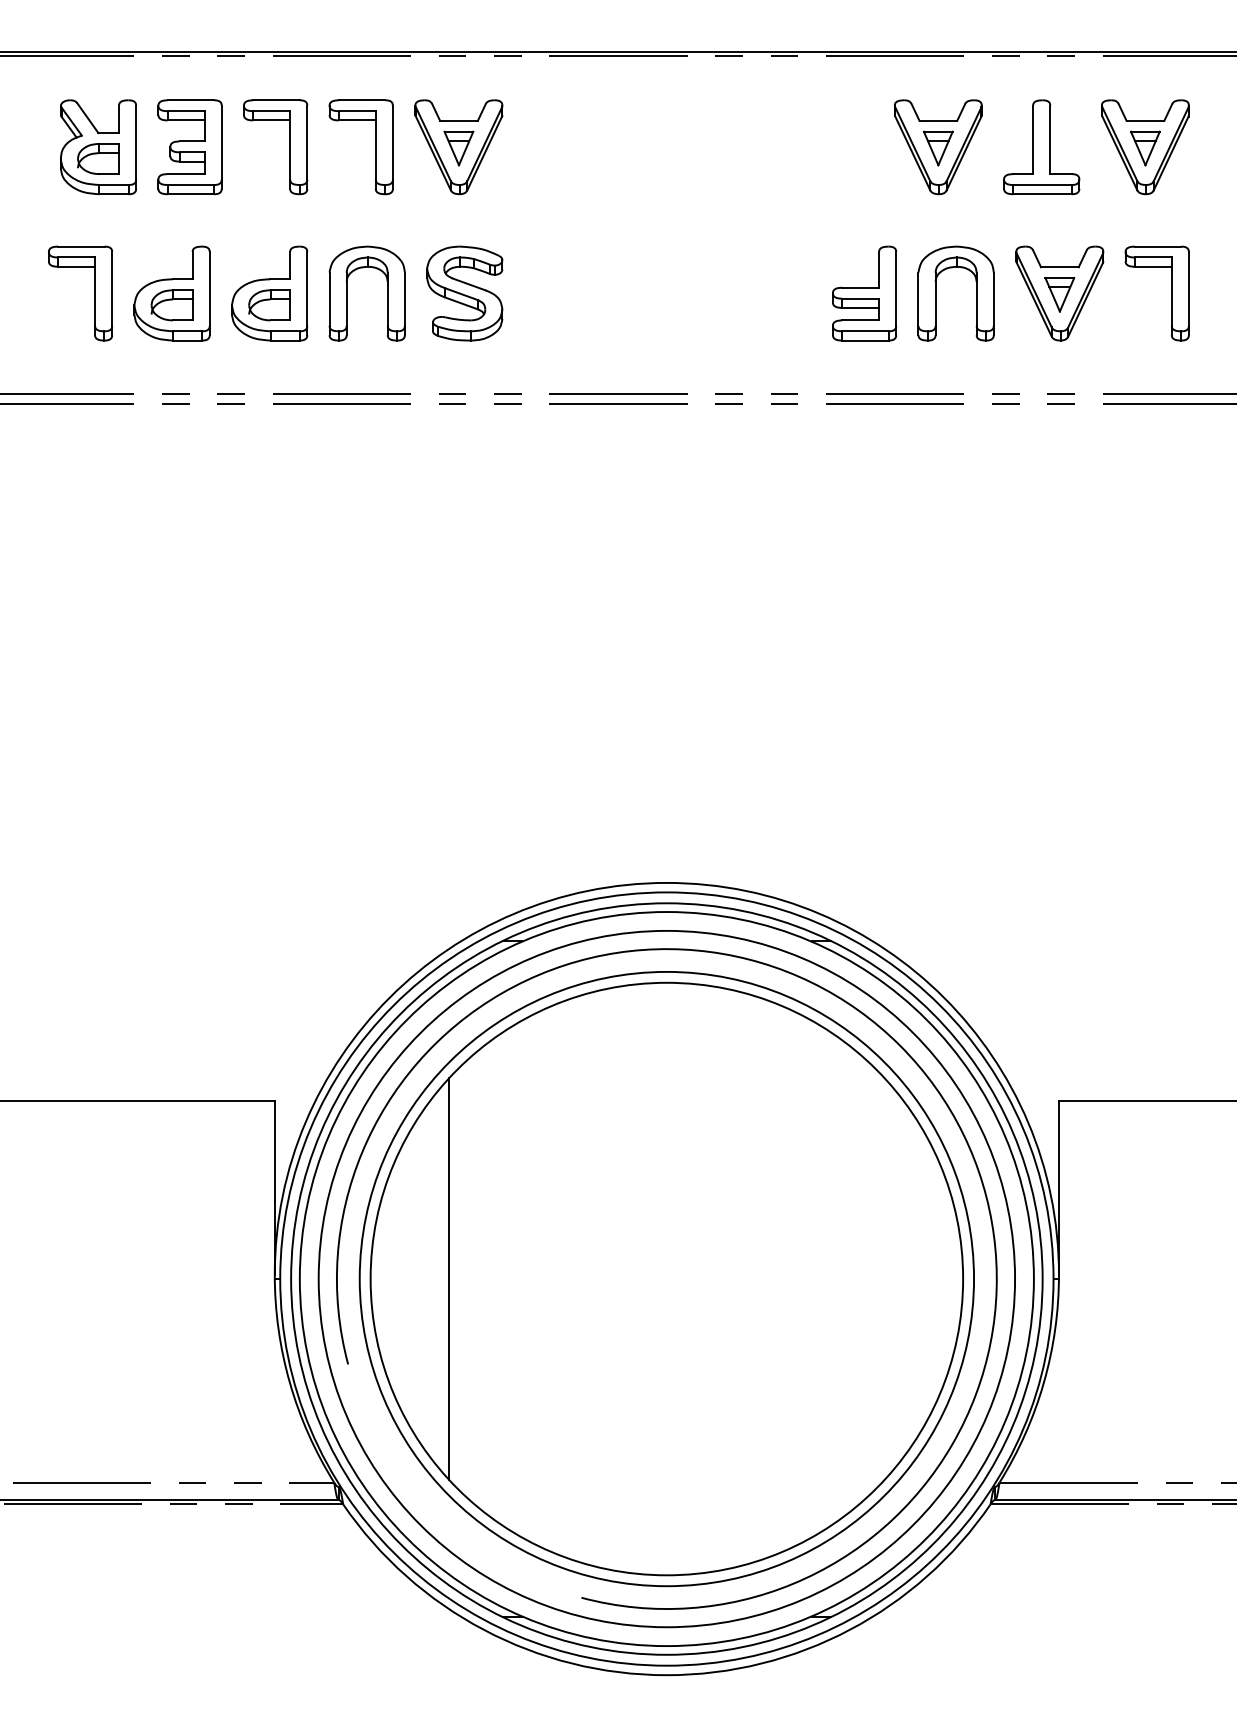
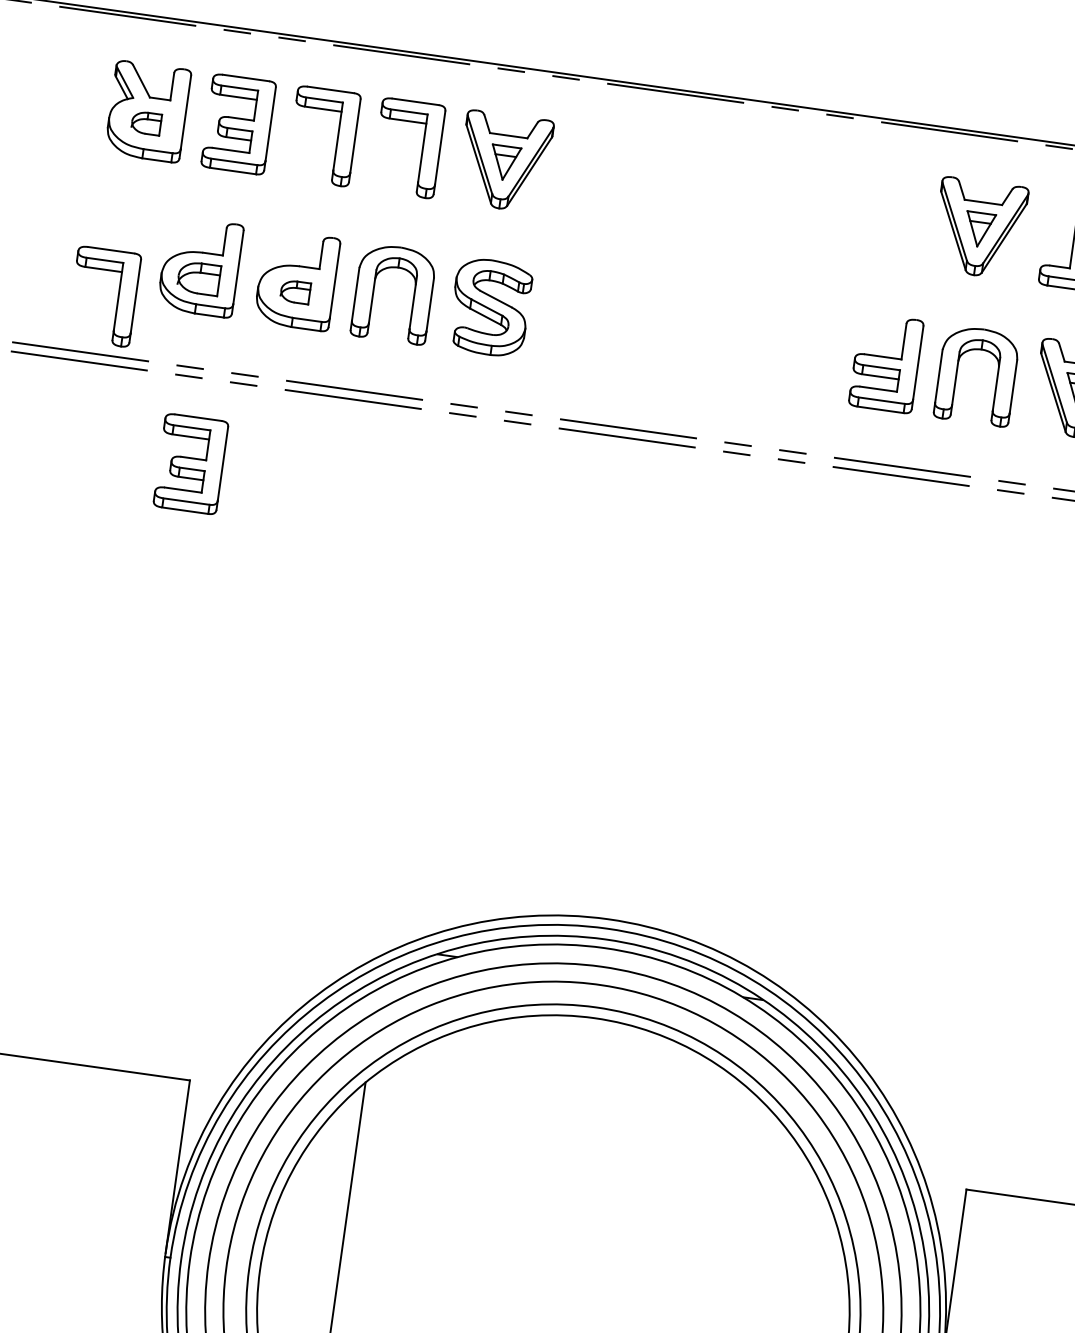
part: (98, 158) -> (146, 122), size x0.7
part: (94, 293) -> (117, 298), moved
part: (269, 305) -> (295, 292), size x0.7
part: (189, 490) -> (190, 464), added

